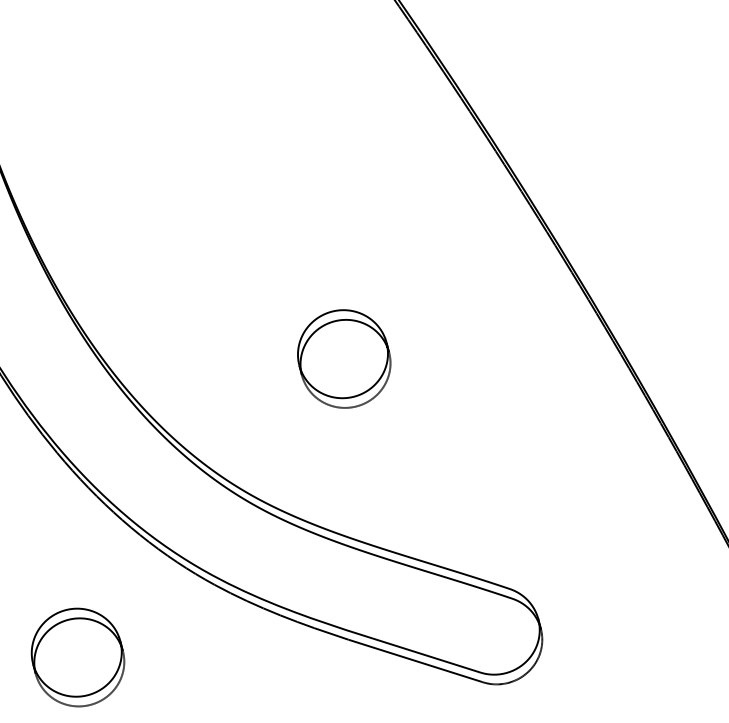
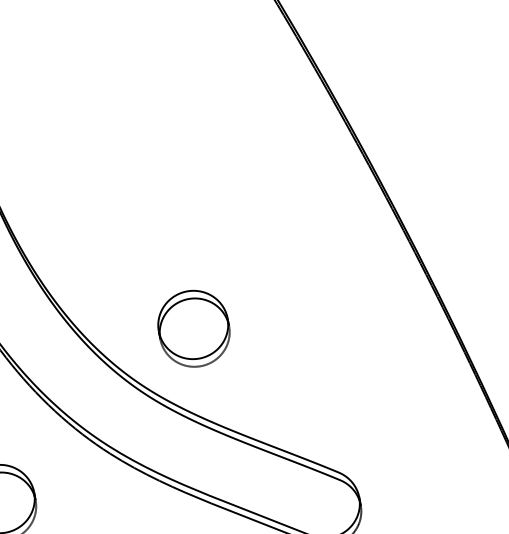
part: (344, 358) -> (194, 328), moved

